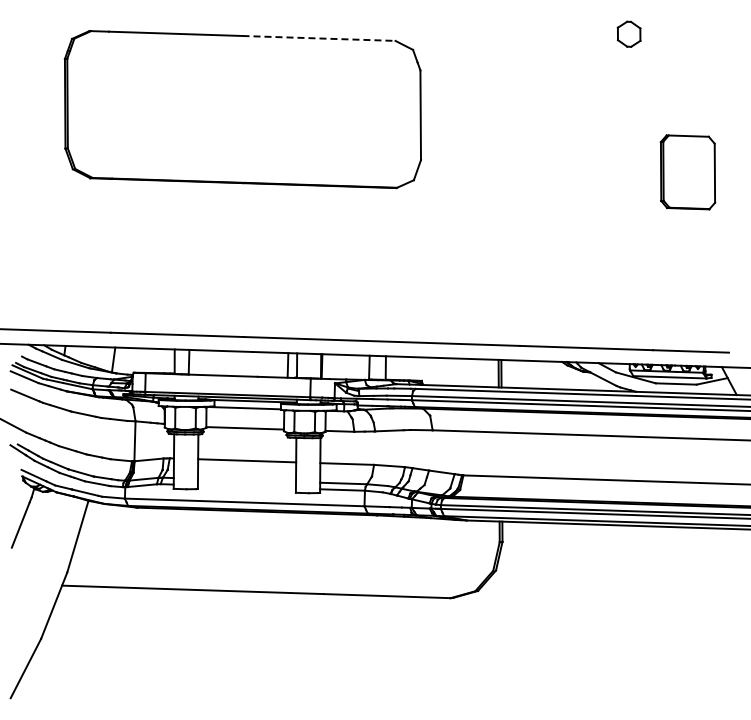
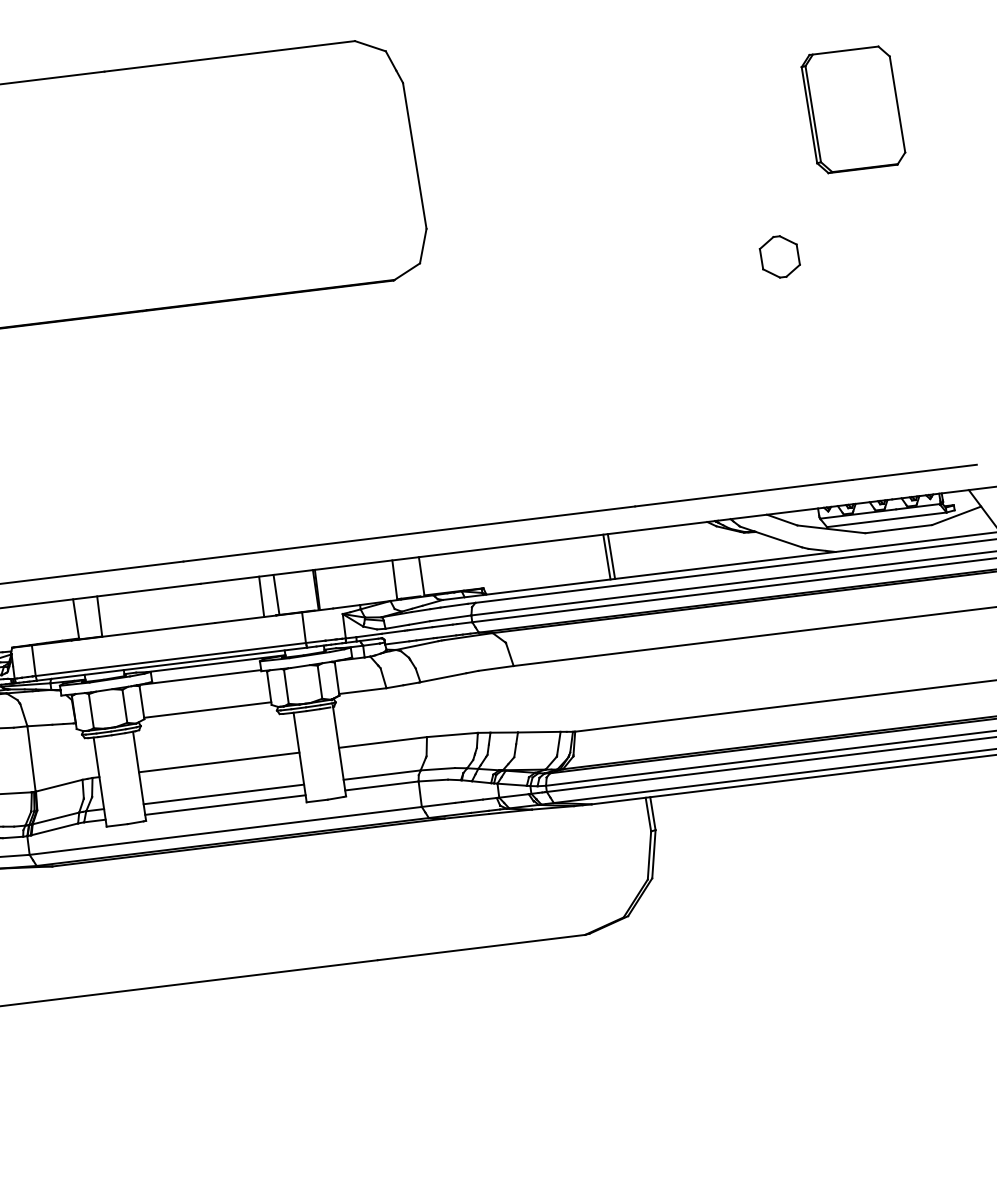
line: (319, 38) -> (230, 56), dashed -> solid
part: (687, 172) -> (852, 110), moved
part: (630, 209) -> (780, 256), added
line: (247, 479) -> (224, 792), added
line: (246, 486) -> (224, 804), added

